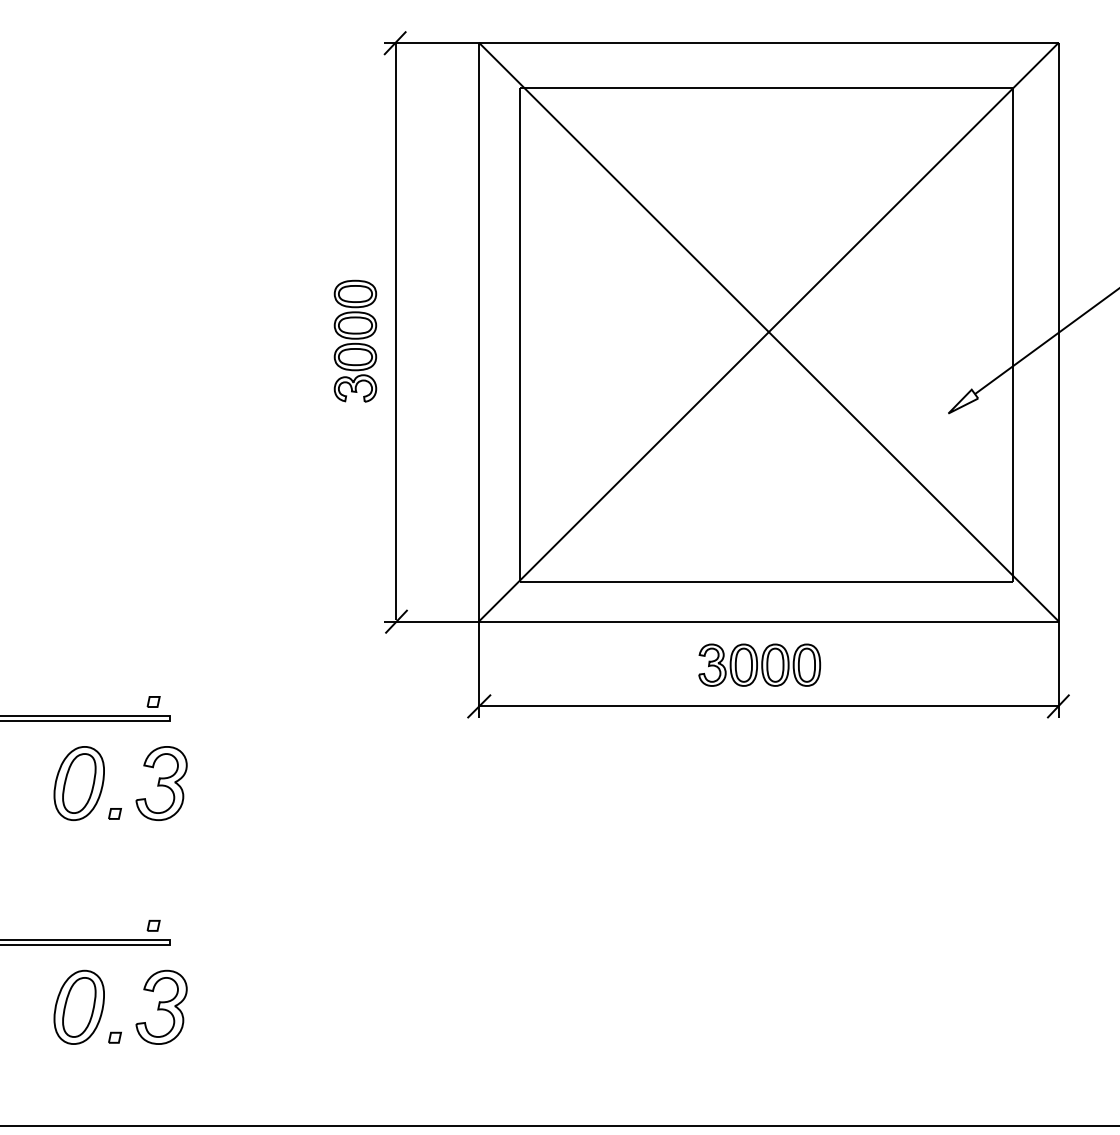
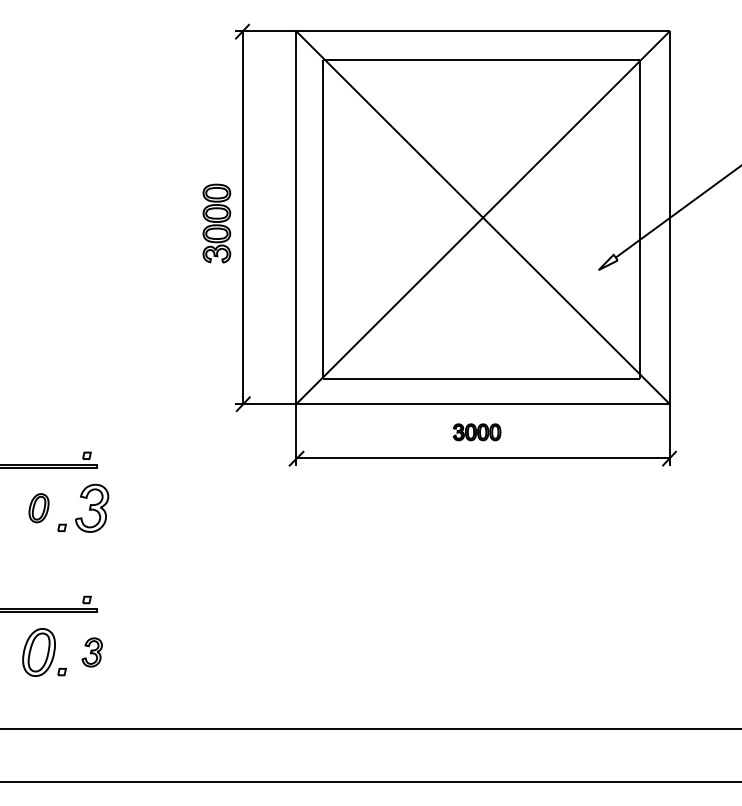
part: (758, 665) -> (476, 432), size x0.6
part: (78, 782) -> (38, 507), size x0.6
part: (162, 1007) -> (92, 652), size x0.6

